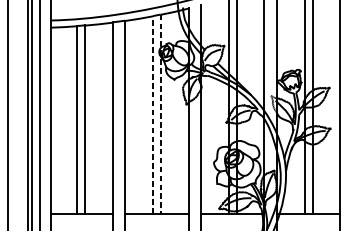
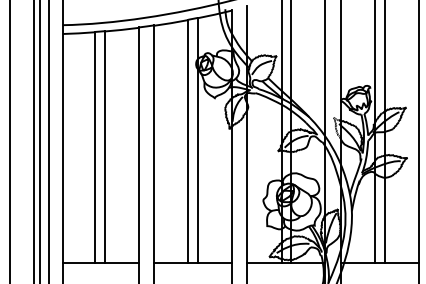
line: (160, 114) -> (197, 140), dashed -> solid
line: (153, 115) -> (188, 141), dashed -> solid

